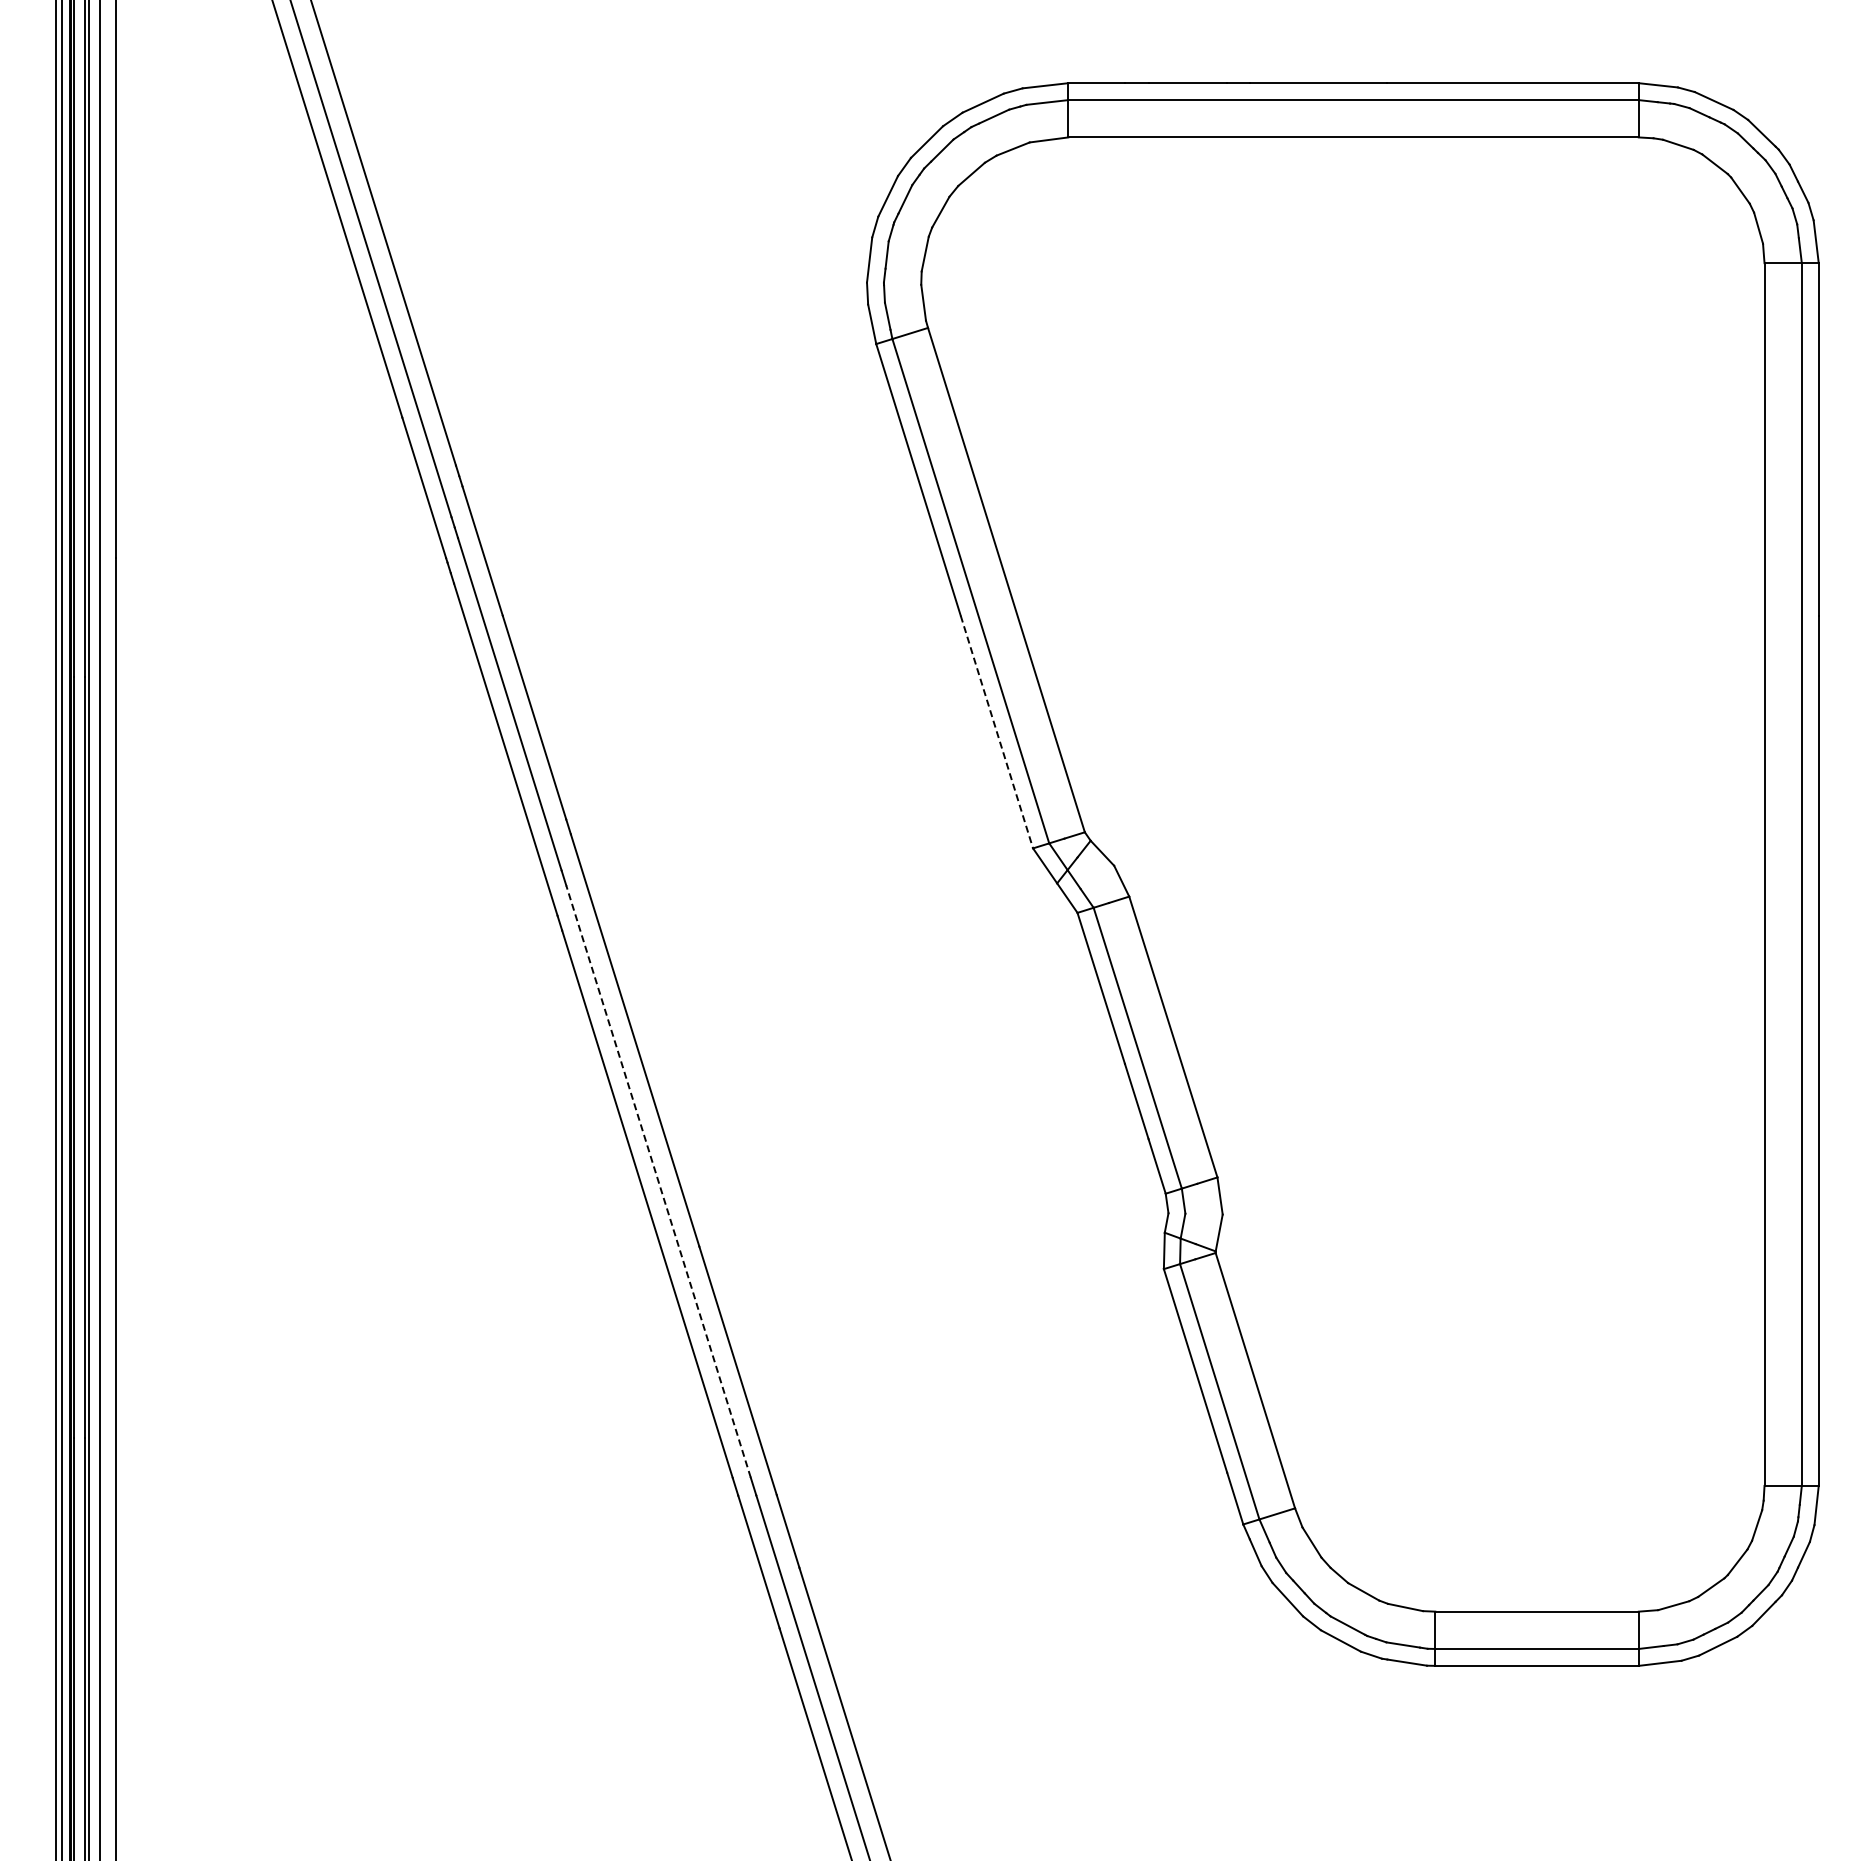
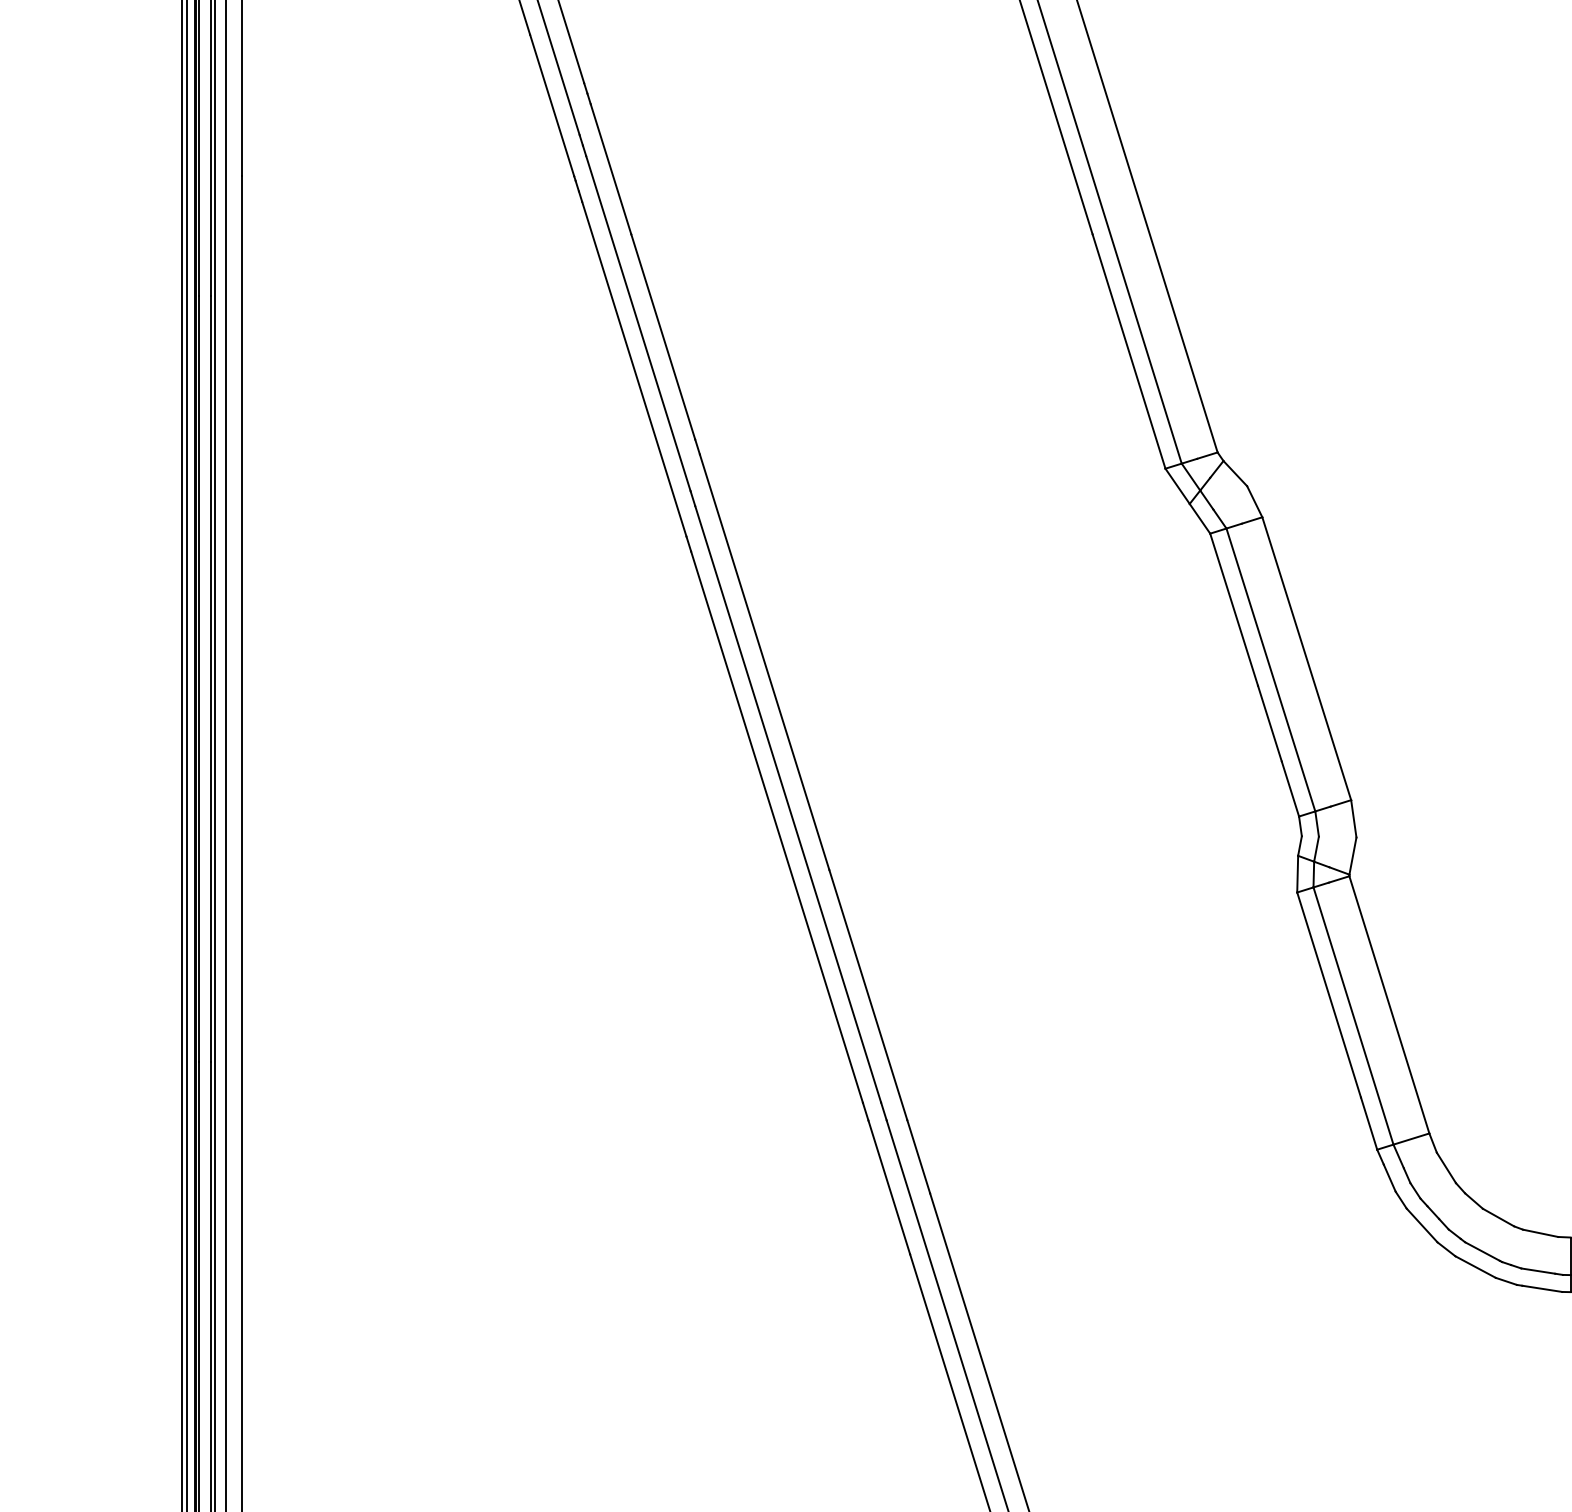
line: (996, 732) -> (1128, 351), dashed -> solid
line: (658, 1181) -> (788, 804), dashed -> solid

